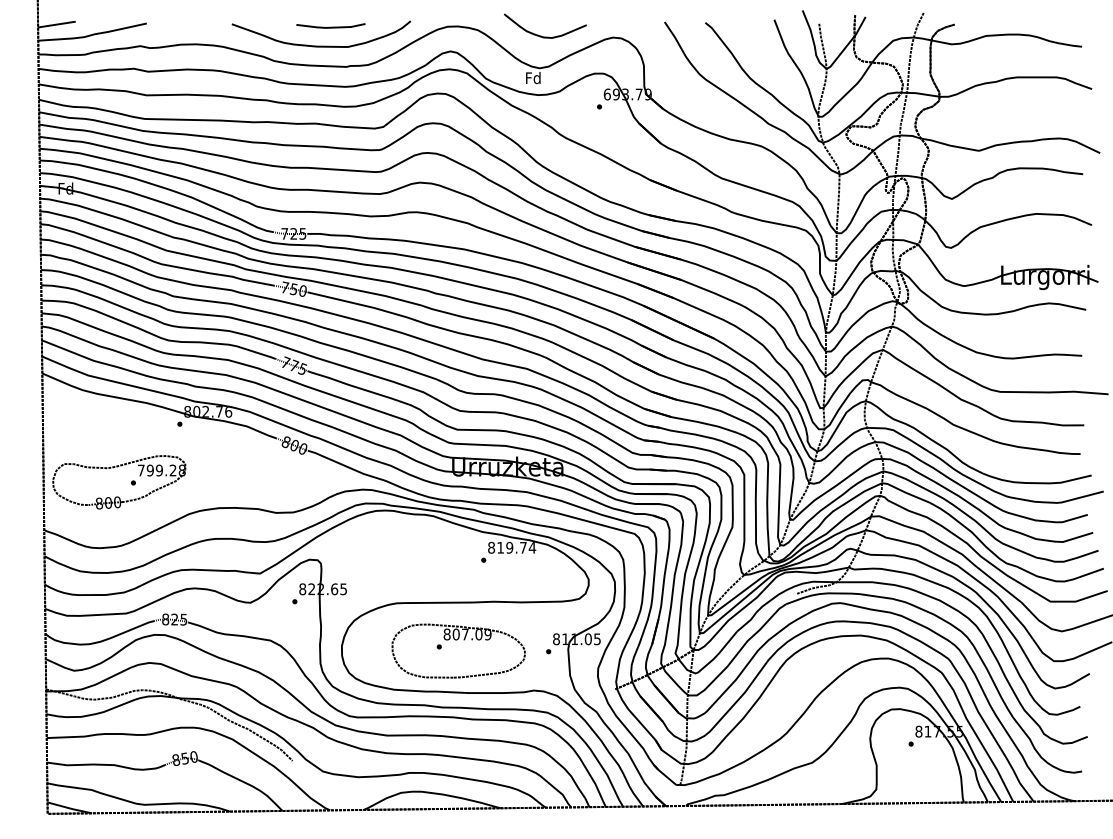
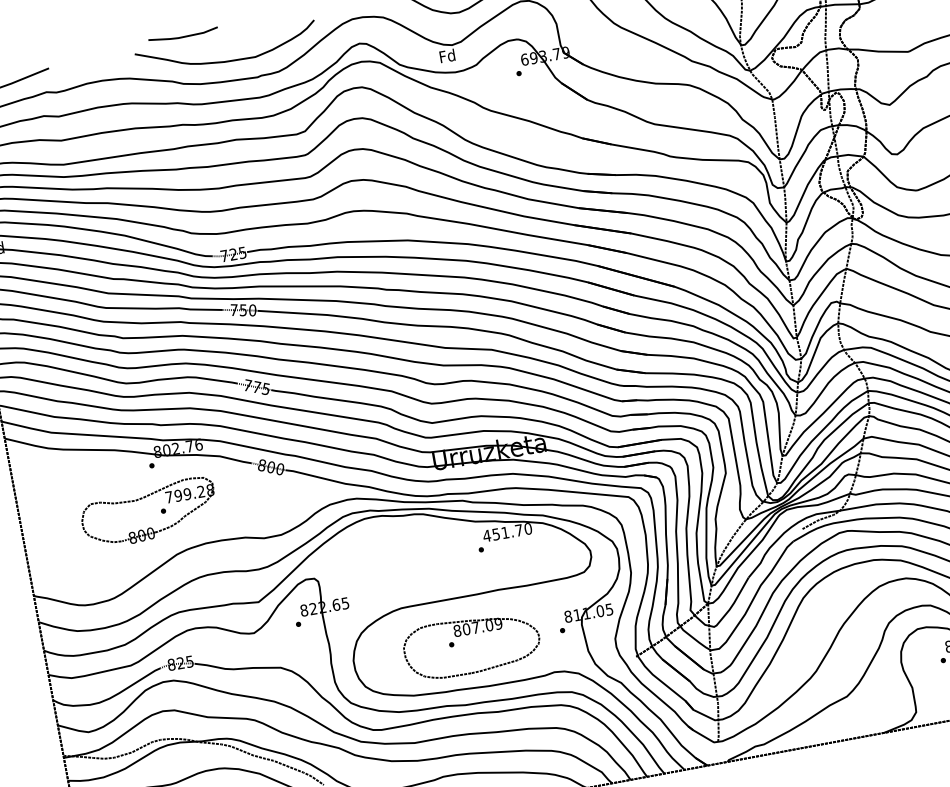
line: (330, 26) -> (183, 35), moved
part: (131, 482) -> (161, 511), moved
text: (511, 547) -> (507, 532), 819.74 -> 451.70

